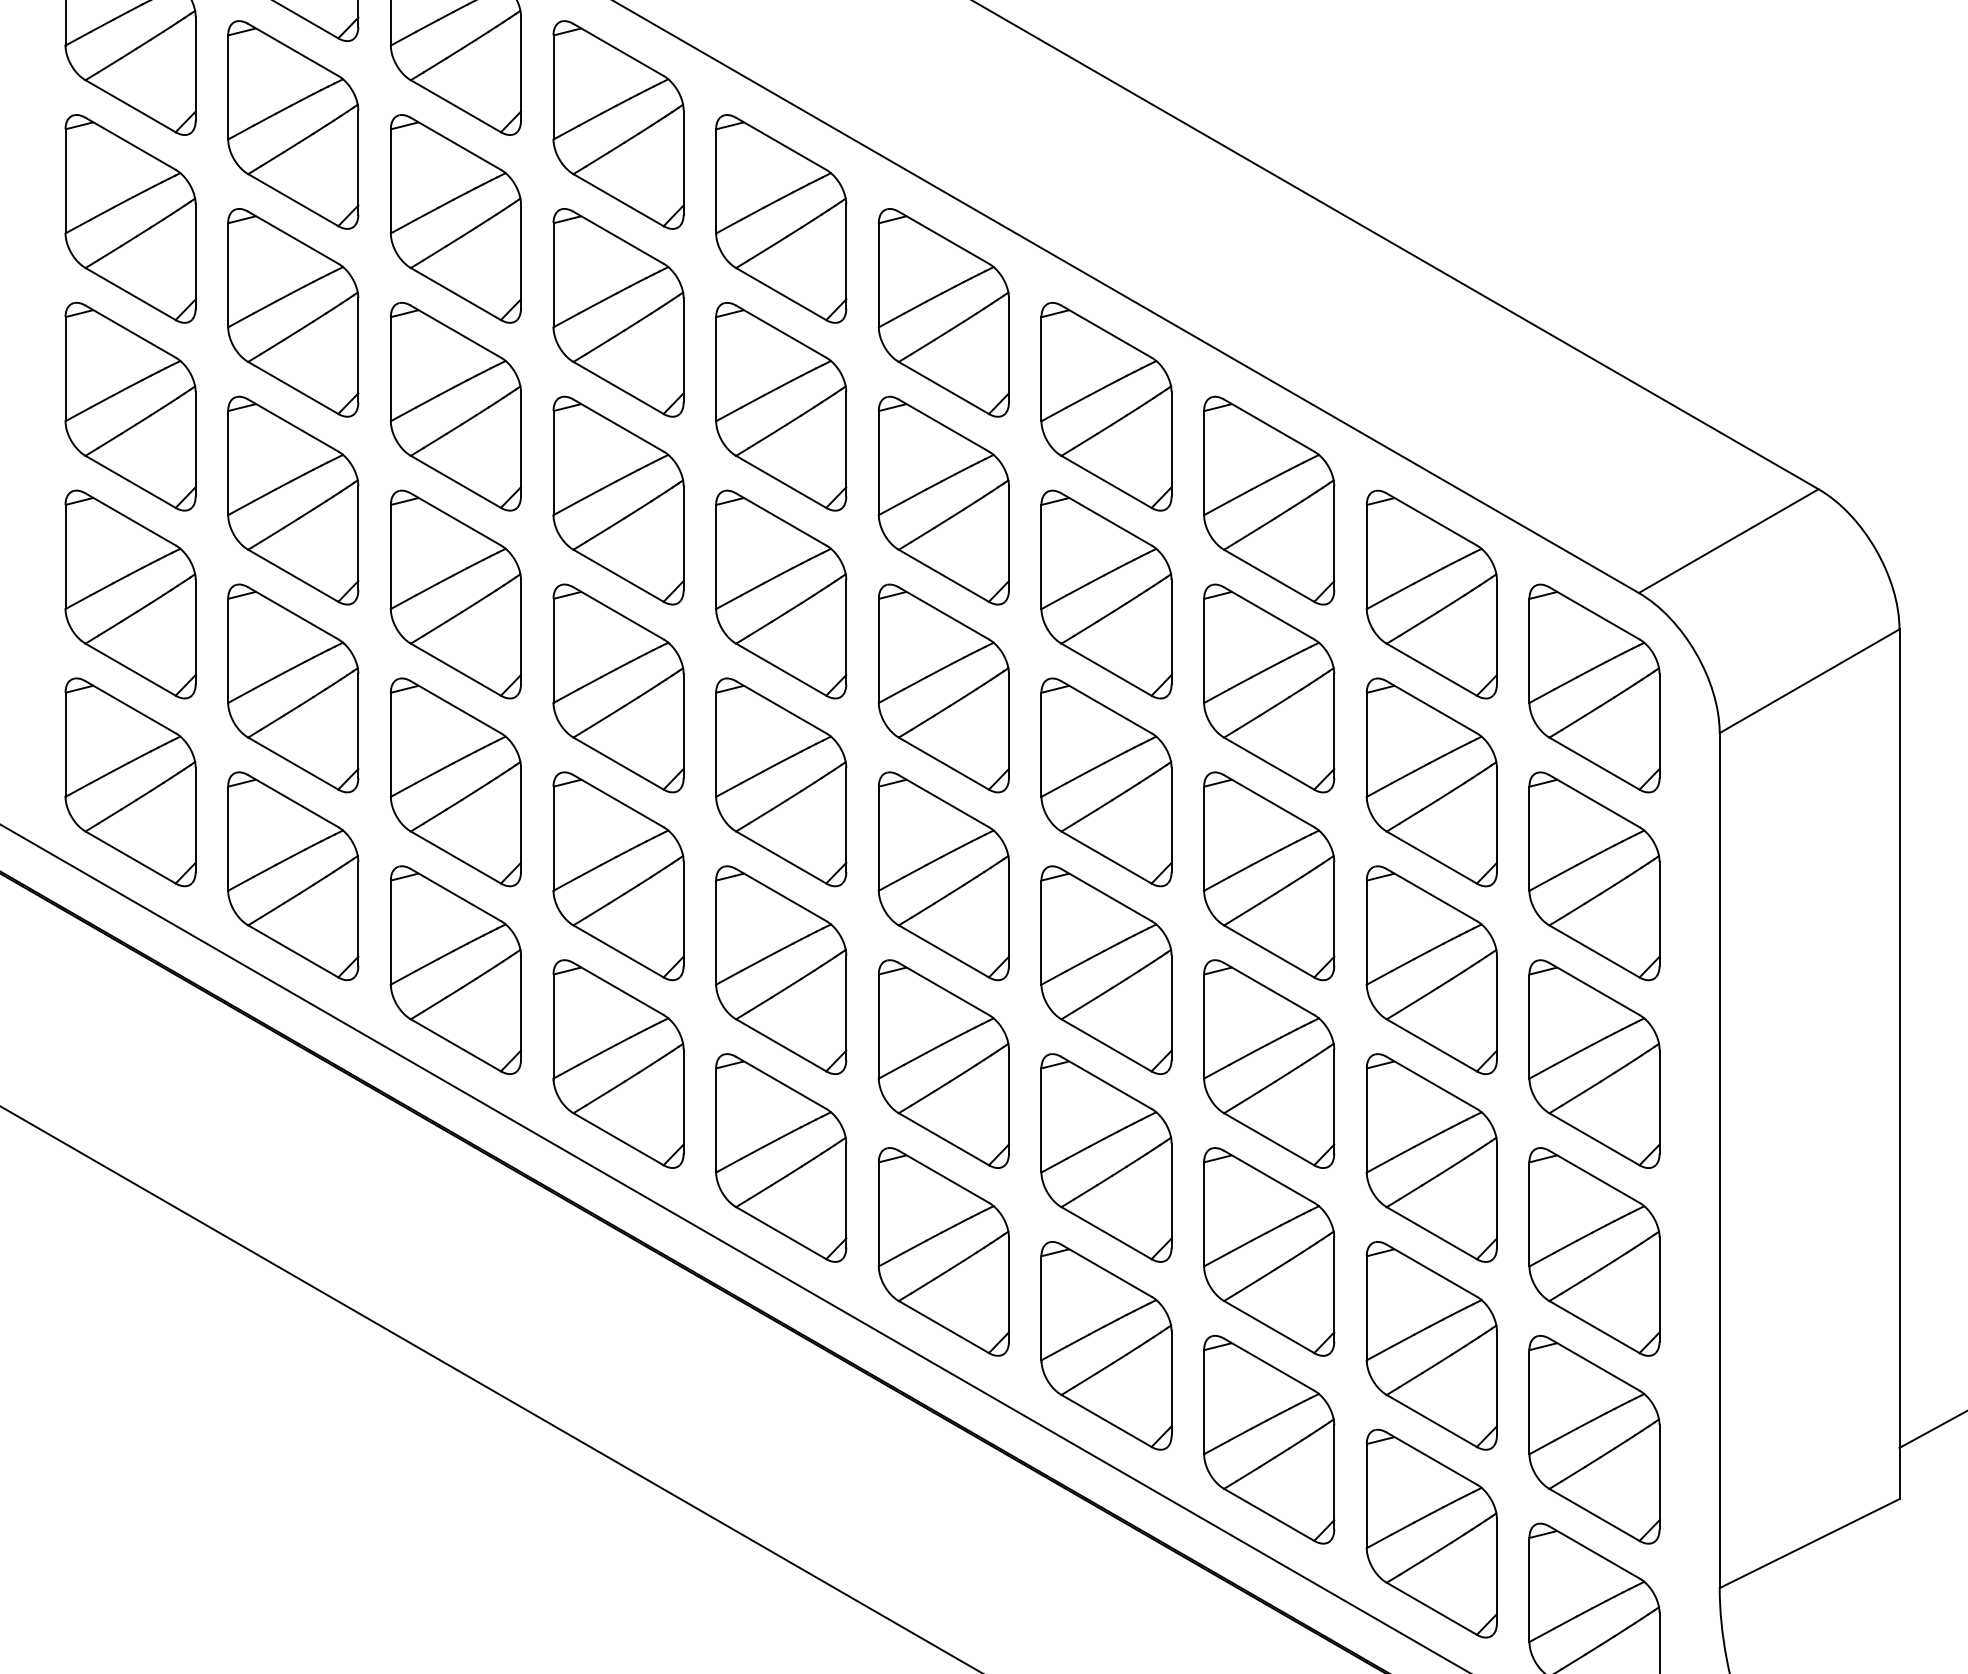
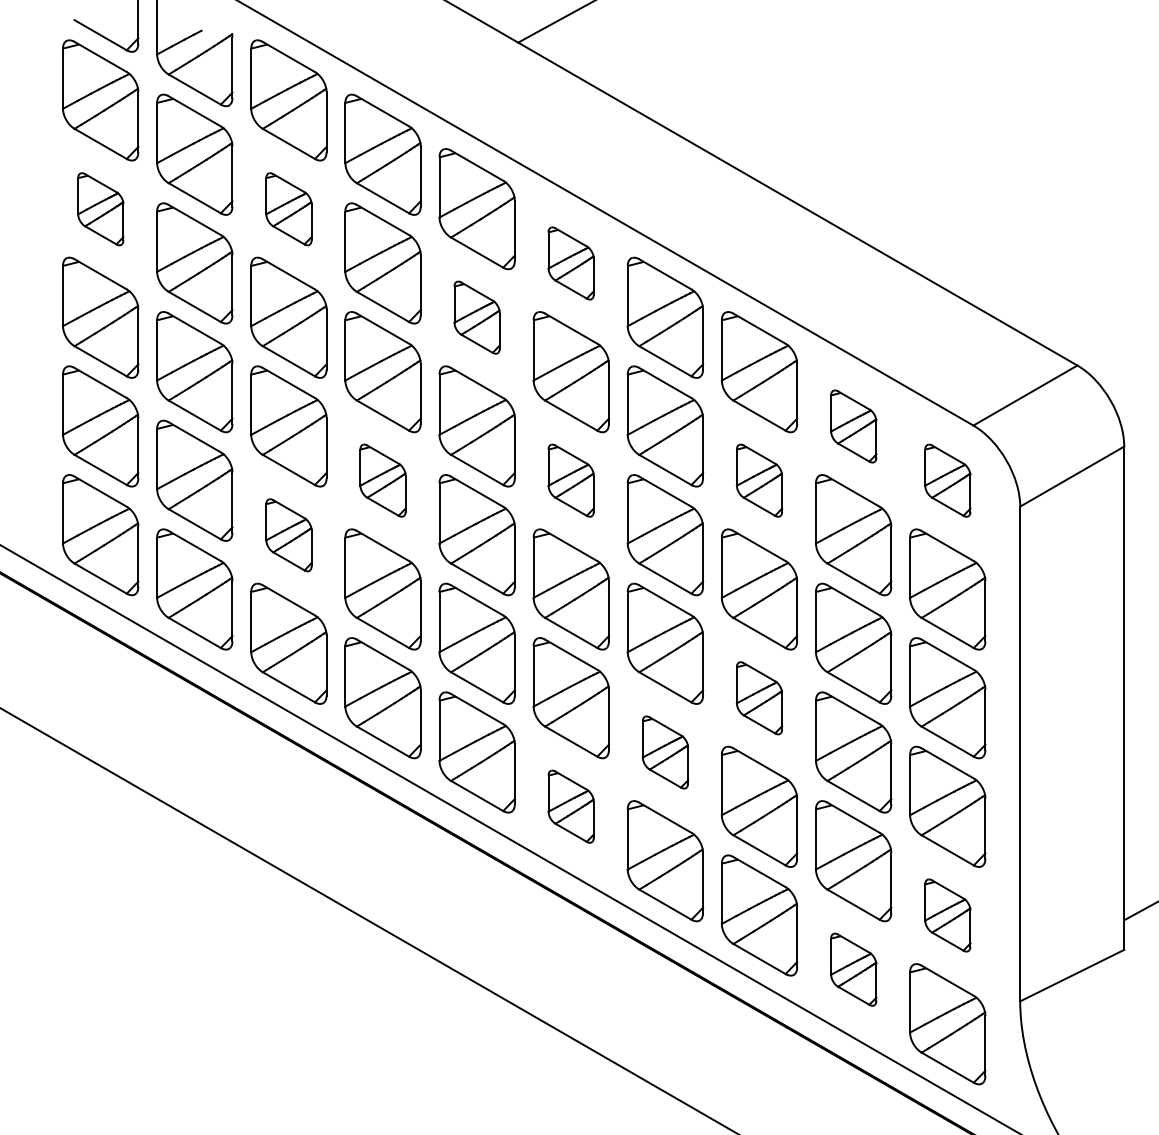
part: (130, 219) -> (100, 209), size x0.6
part: (455, 219) -> (288, 209), size x0.6
part: (942, 312) -> (570, 263), size x0.6
part: (780, 406) -> (476, 317), size x0.6
part: (1431, 594) -> (853, 426), size x0.6
part: (617, 687) -> (382, 480), size x0.6
part: (942, 687) -> (570, 480), size x0.6
part: (1269, 687) -> (759, 480), size x0.6
part: (1594, 687) -> (947, 480), size x0.6
part: (455, 782) -> (288, 535), size x0.6
part: (1269, 1064) -> (759, 698), size x0.6
part: (1106, 1157) -> (665, 752), size x0.6
part: (942, 1251) -> (570, 806), size x0.6
part: (1594, 1439) -> (947, 915), size x0.6
part: (1431, 1533) -> (853, 969), size x0.6

